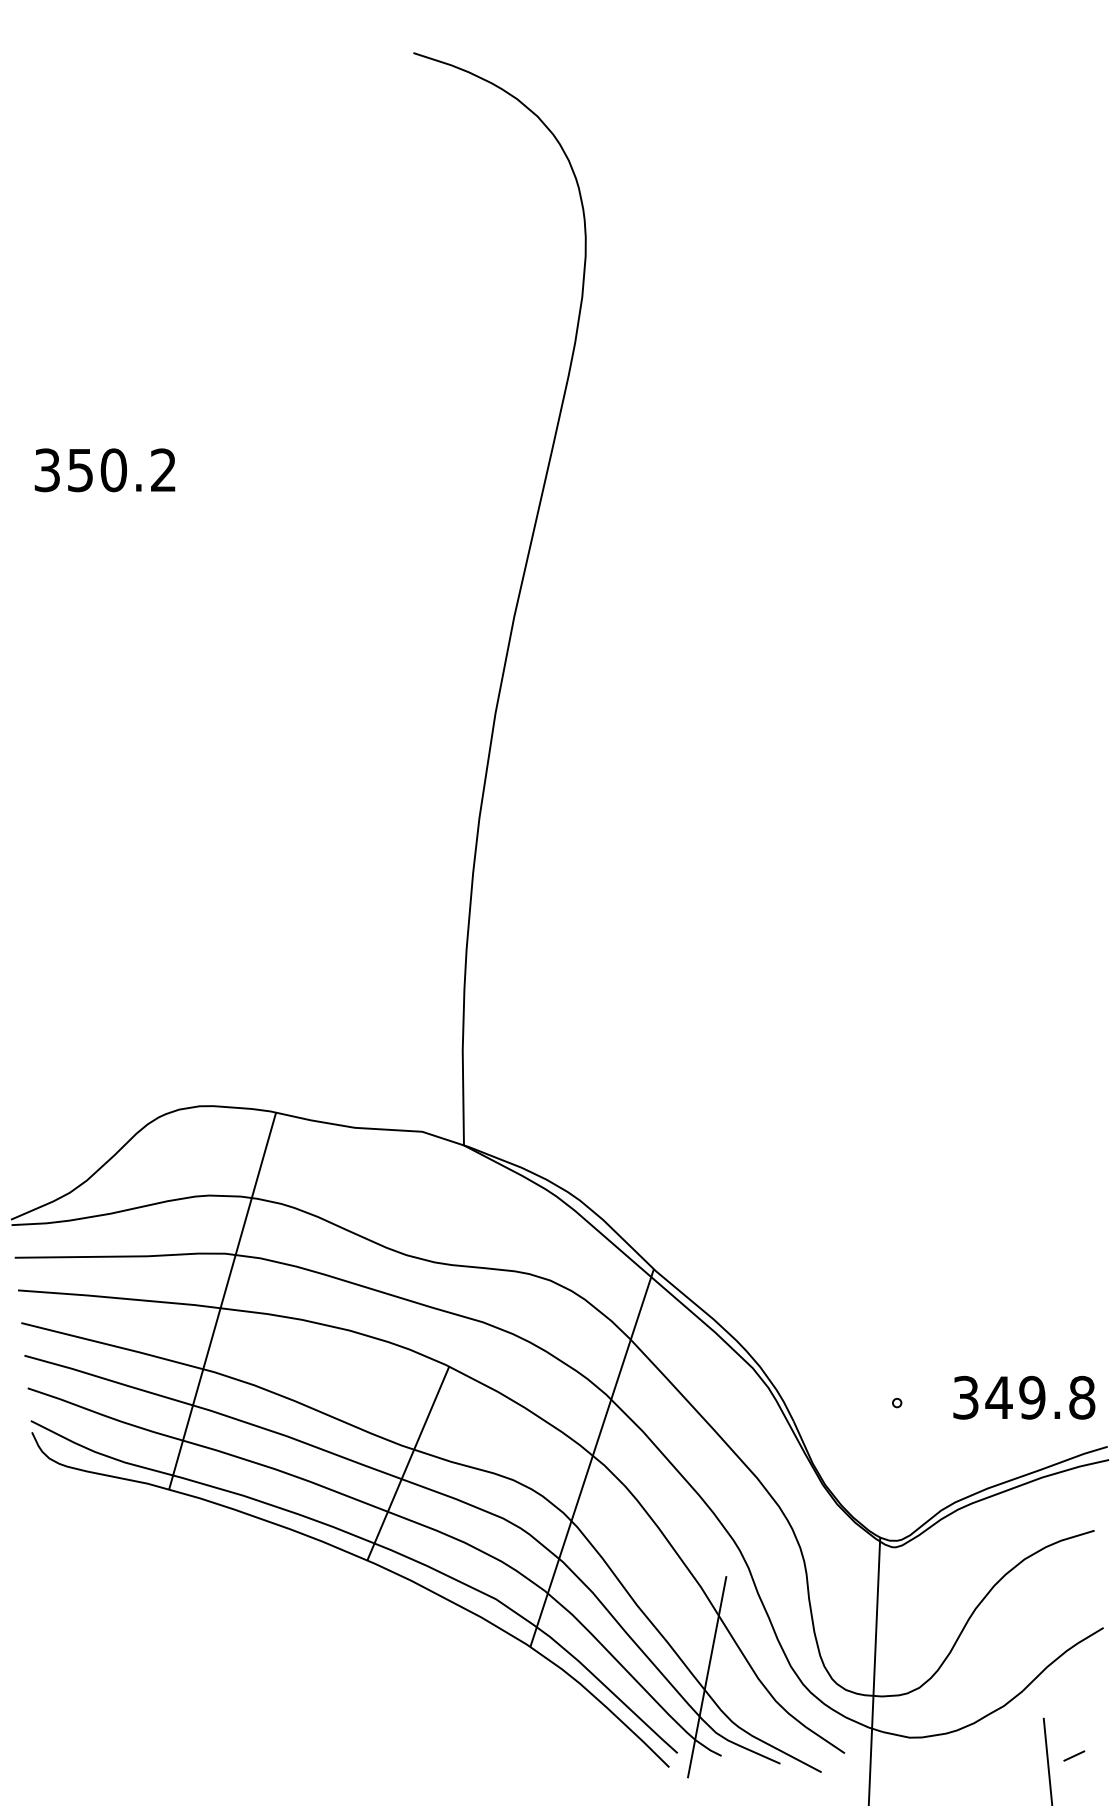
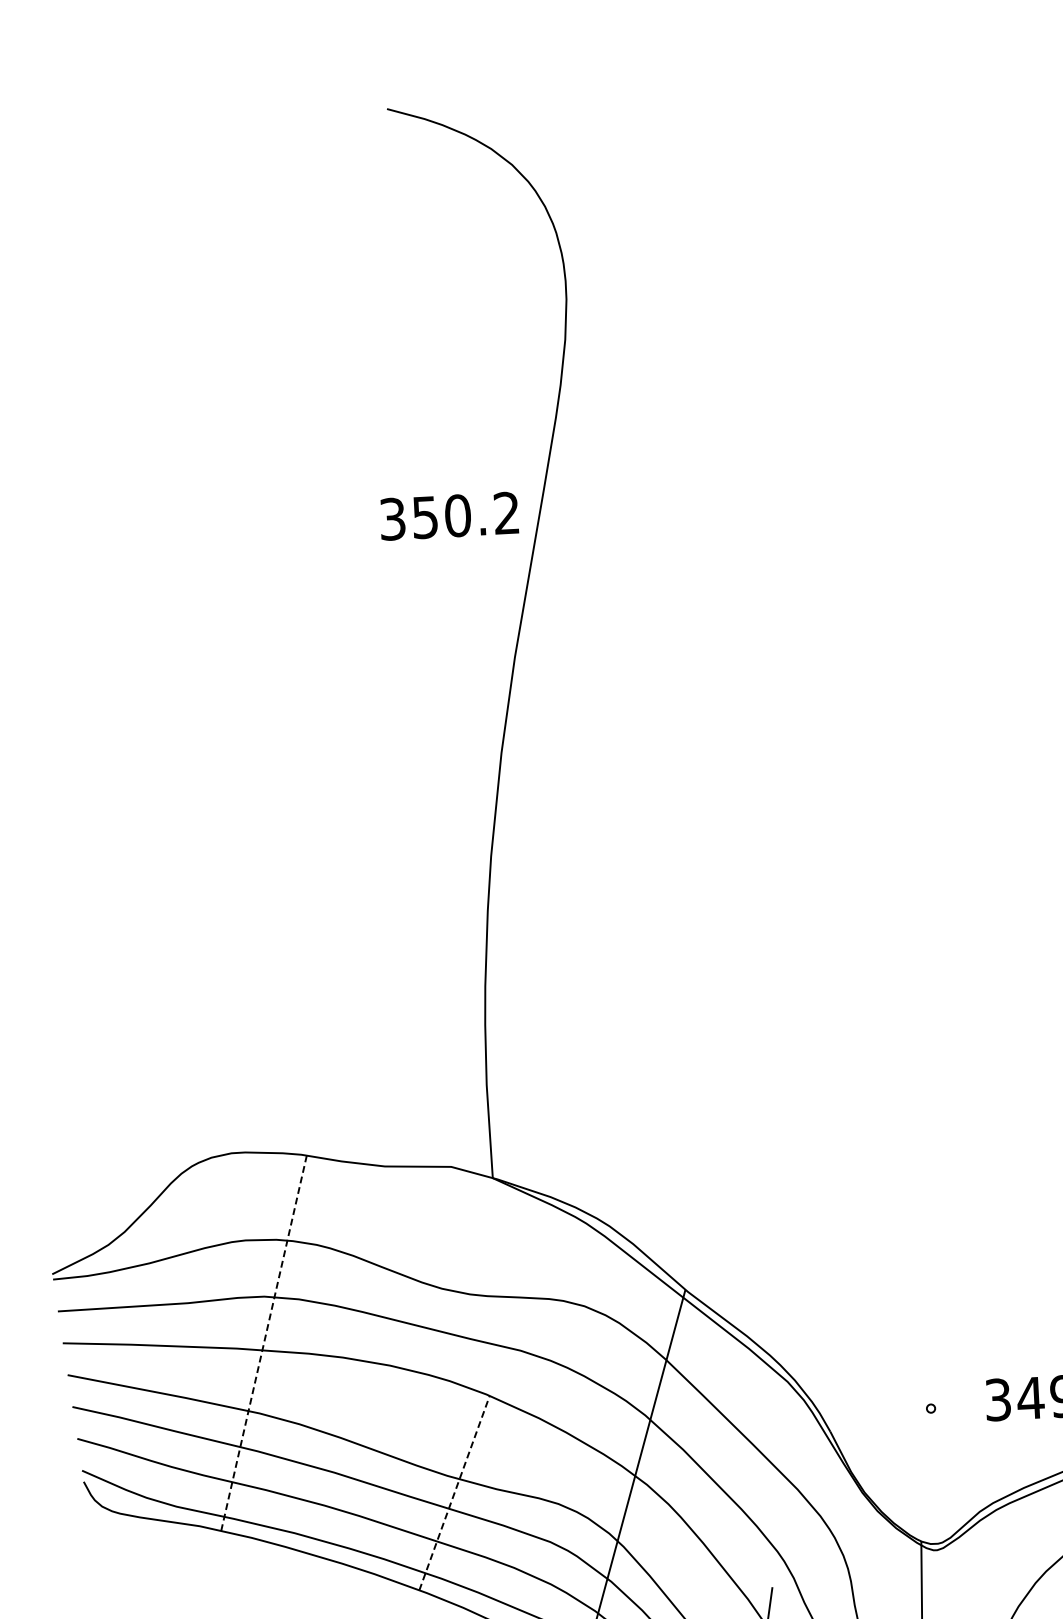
text: (104, 470) -> (448, 516), moved
line: (222, 1301) -> (263, 1343), solid -> dashed
line: (408, 1463) -> (454, 1493), solid -> dashed

